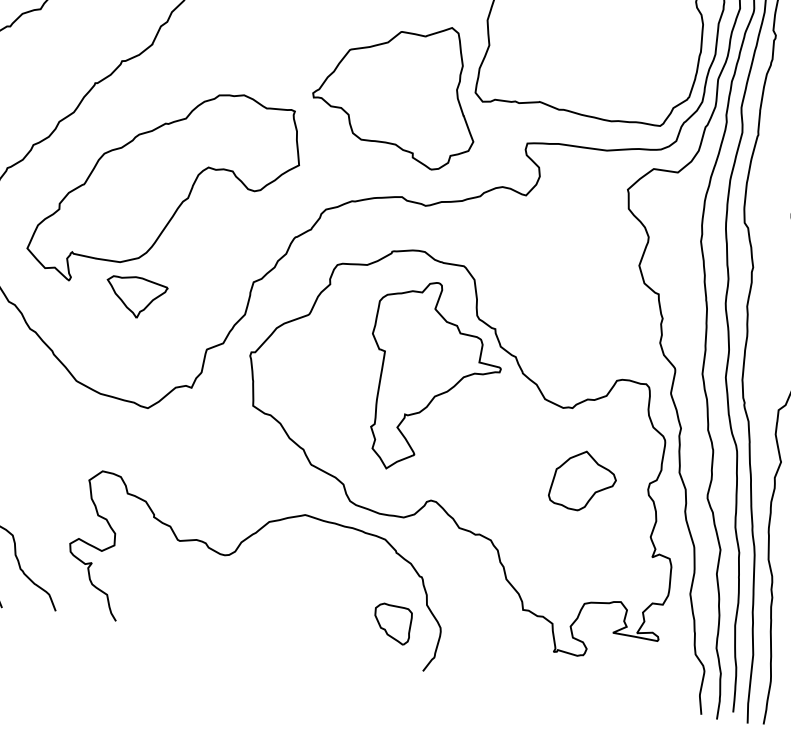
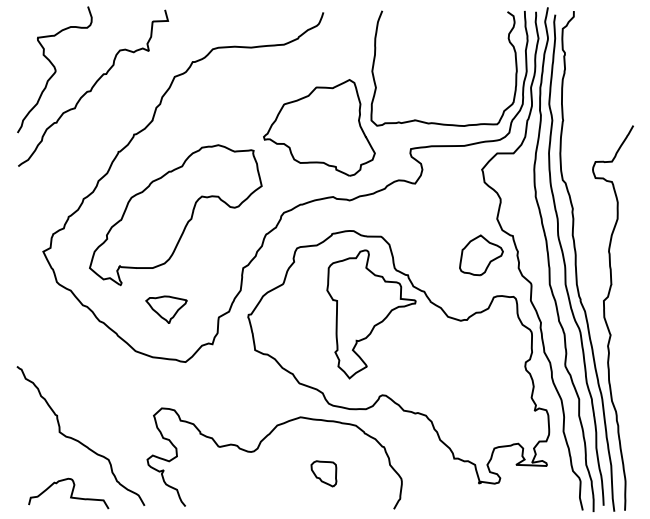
part: (135, 296) -> (166, 309), moved
part: (583, 481) -> (481, 255), moved
part: (391, 623) -> (323, 473), moved

